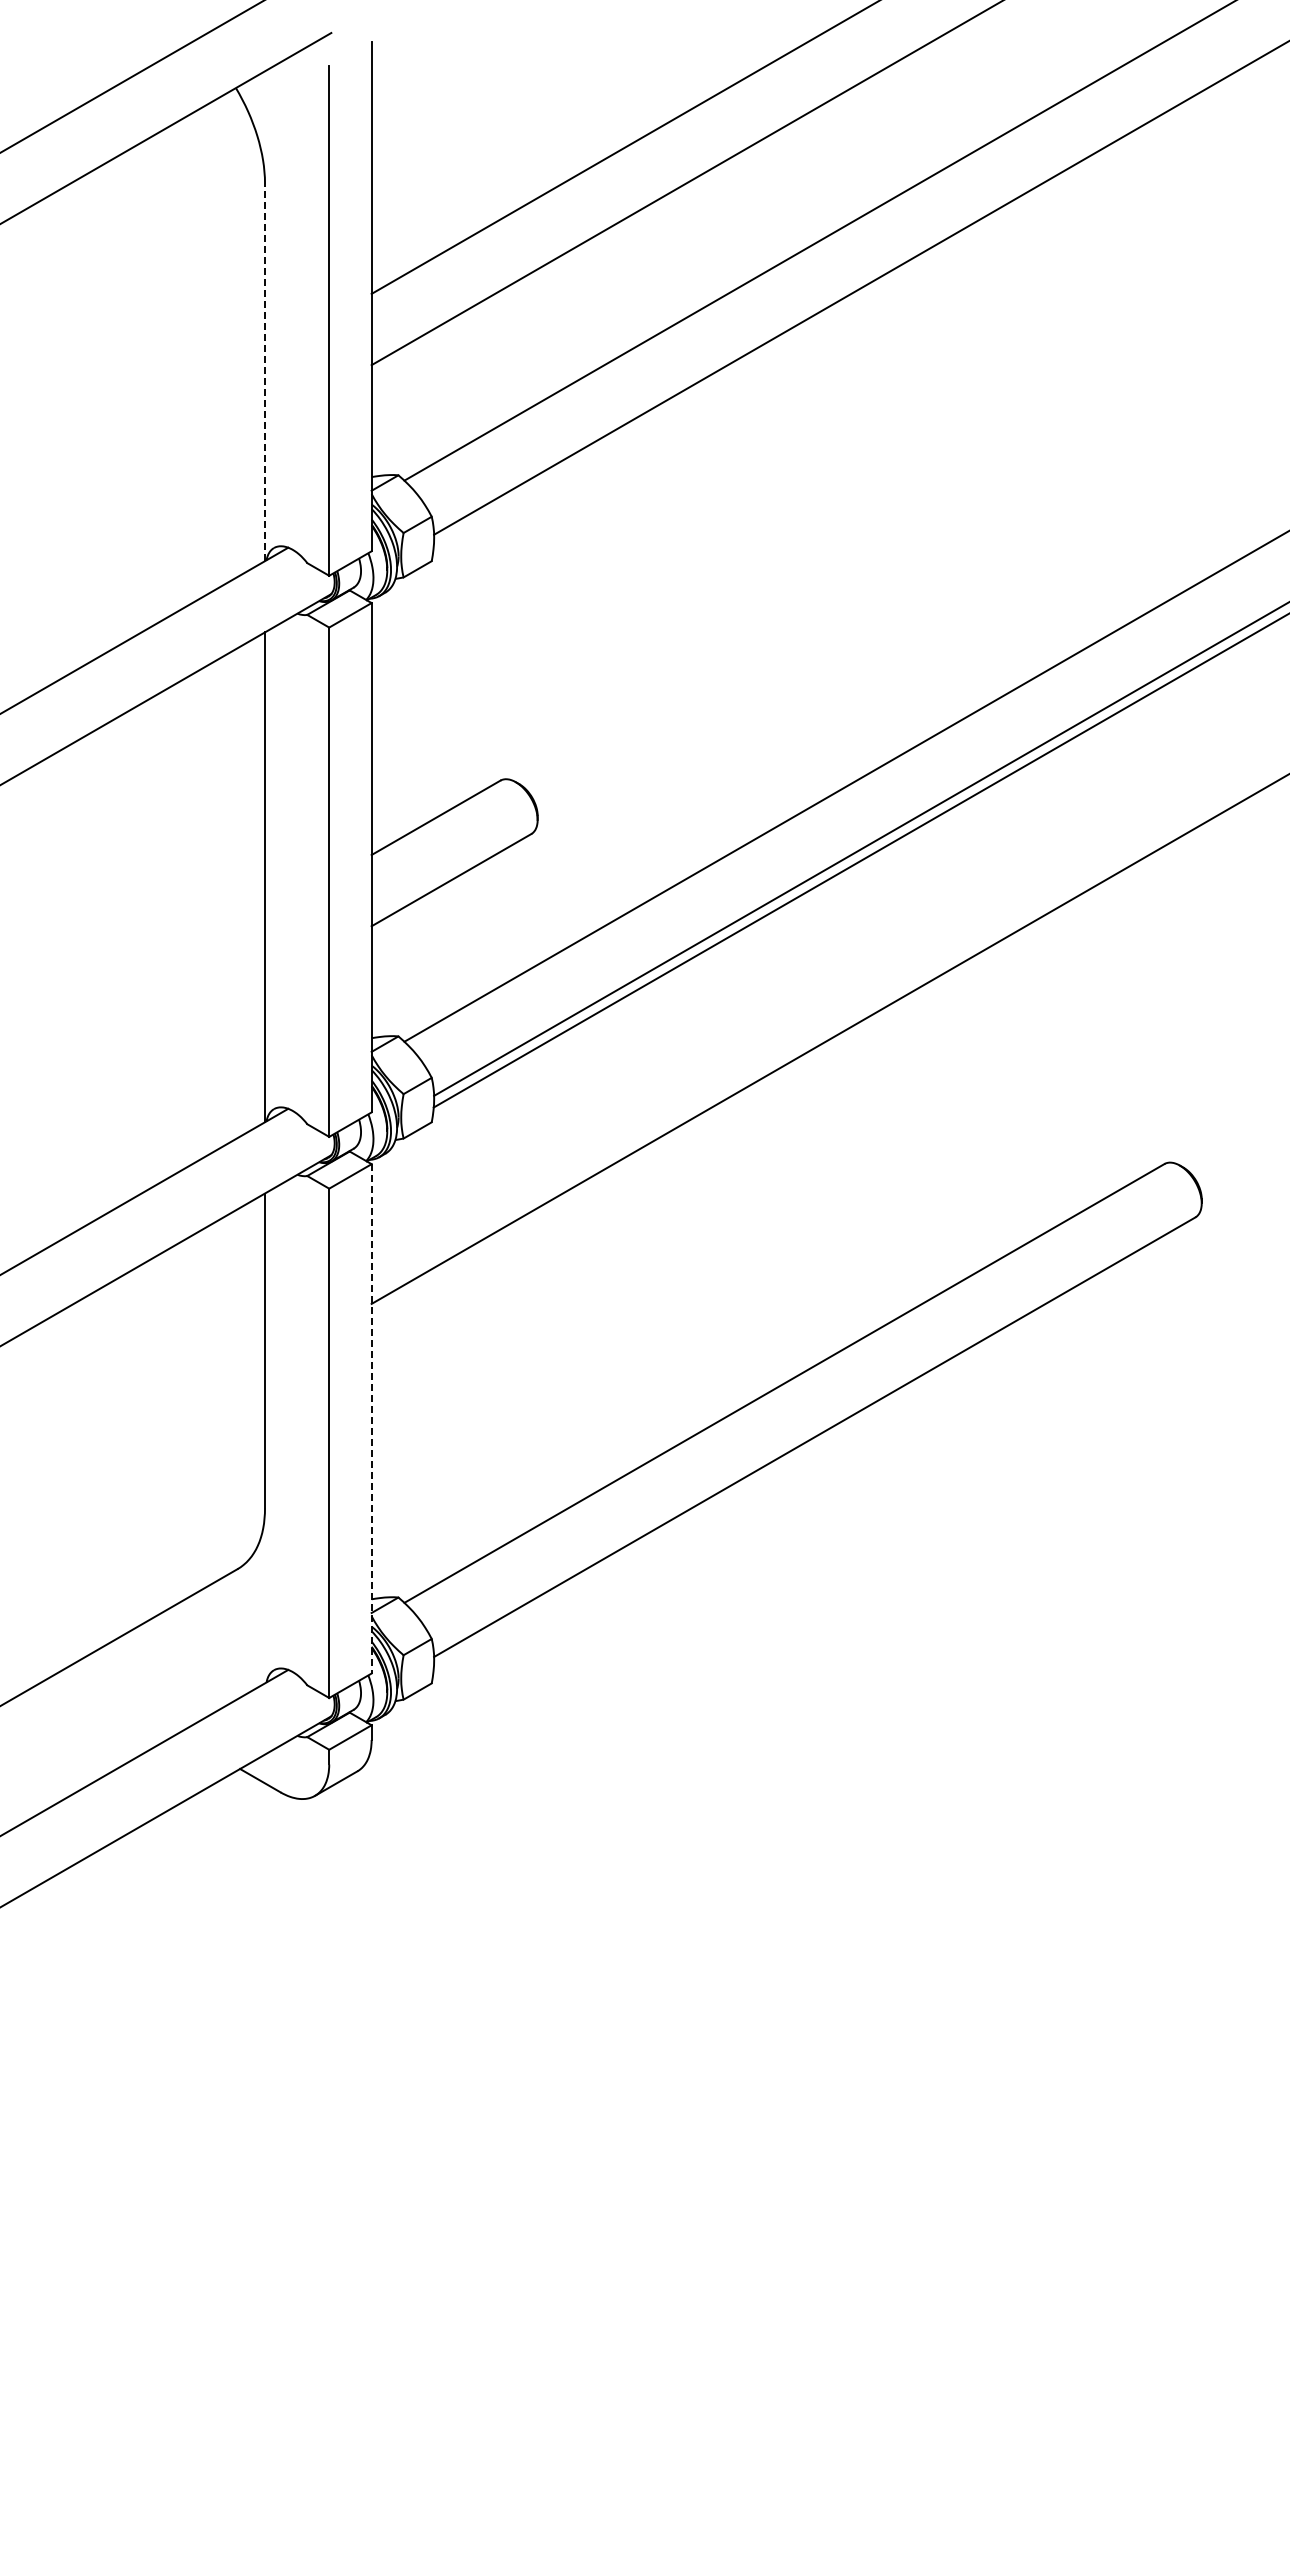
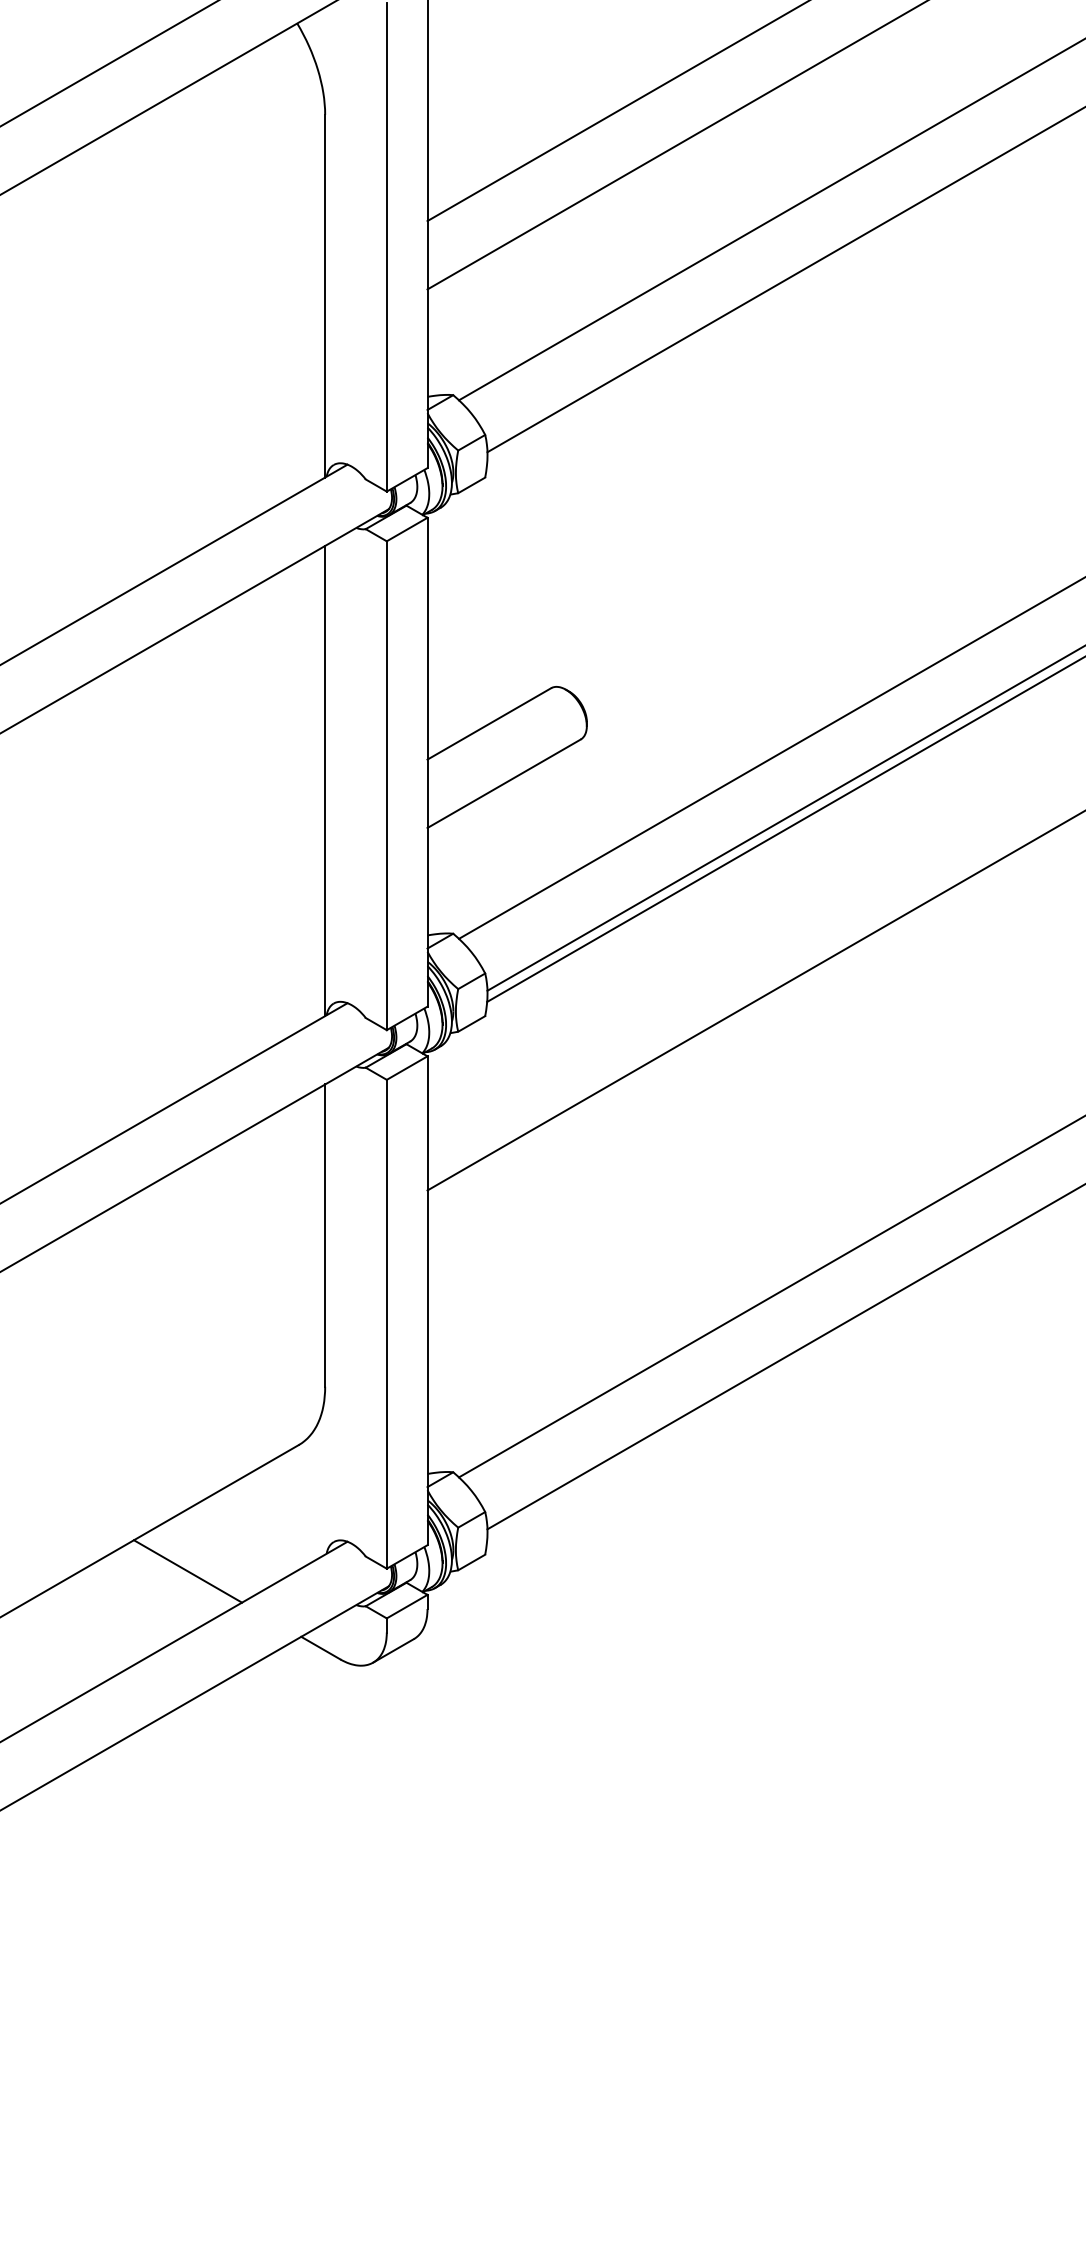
line: (265, 372) -> (325, 296), dashed -> solid
line: (371, 1418) -> (427, 1300), dashed -> solid
line: (121, 1700) -> (187, 1571), added

